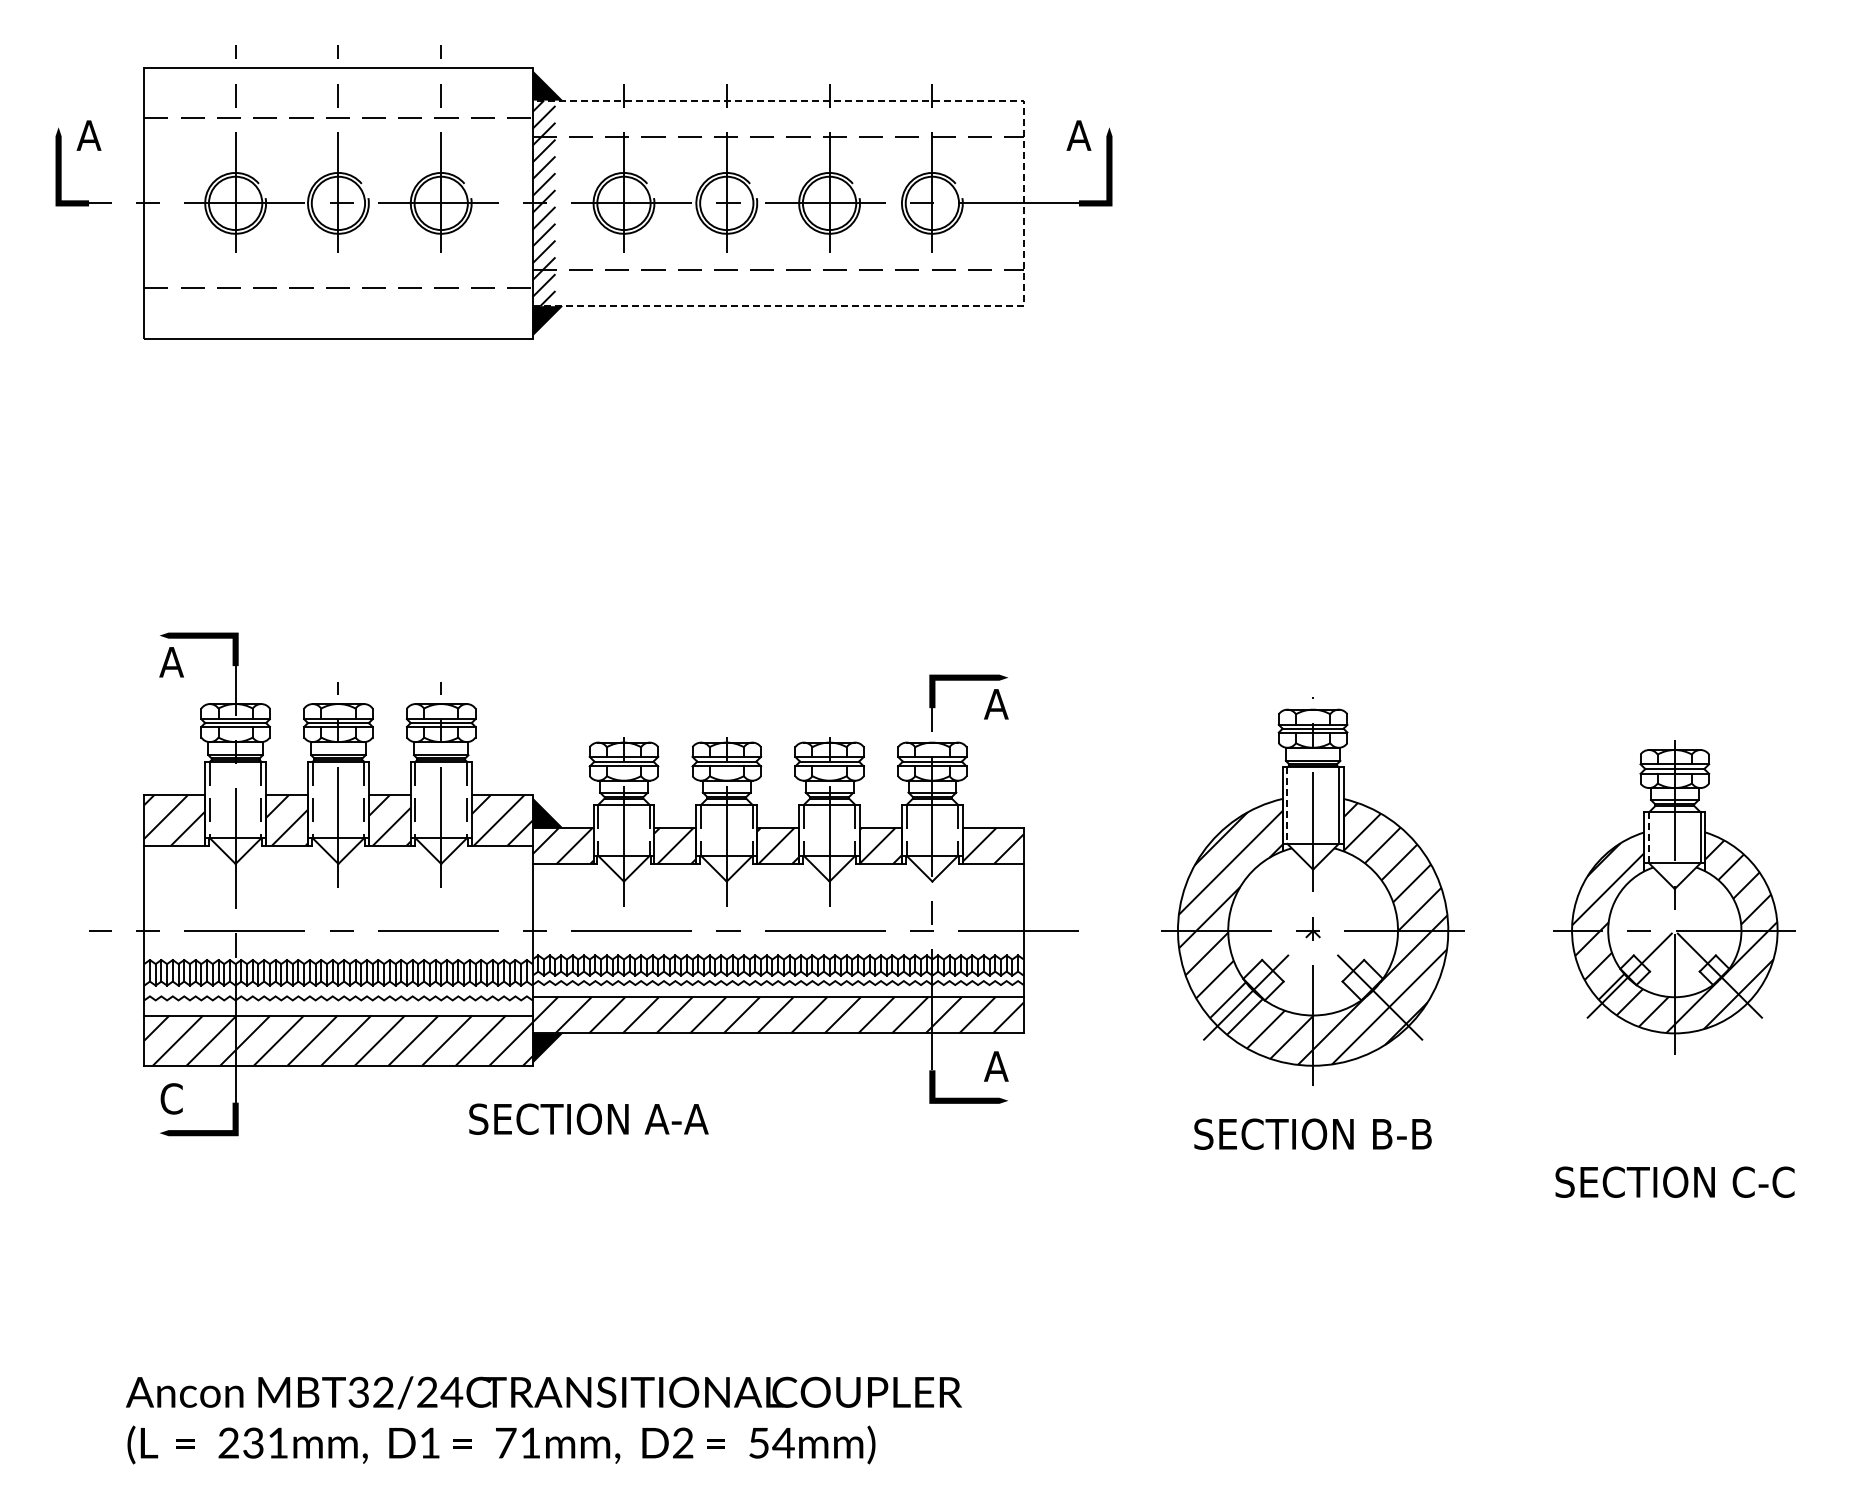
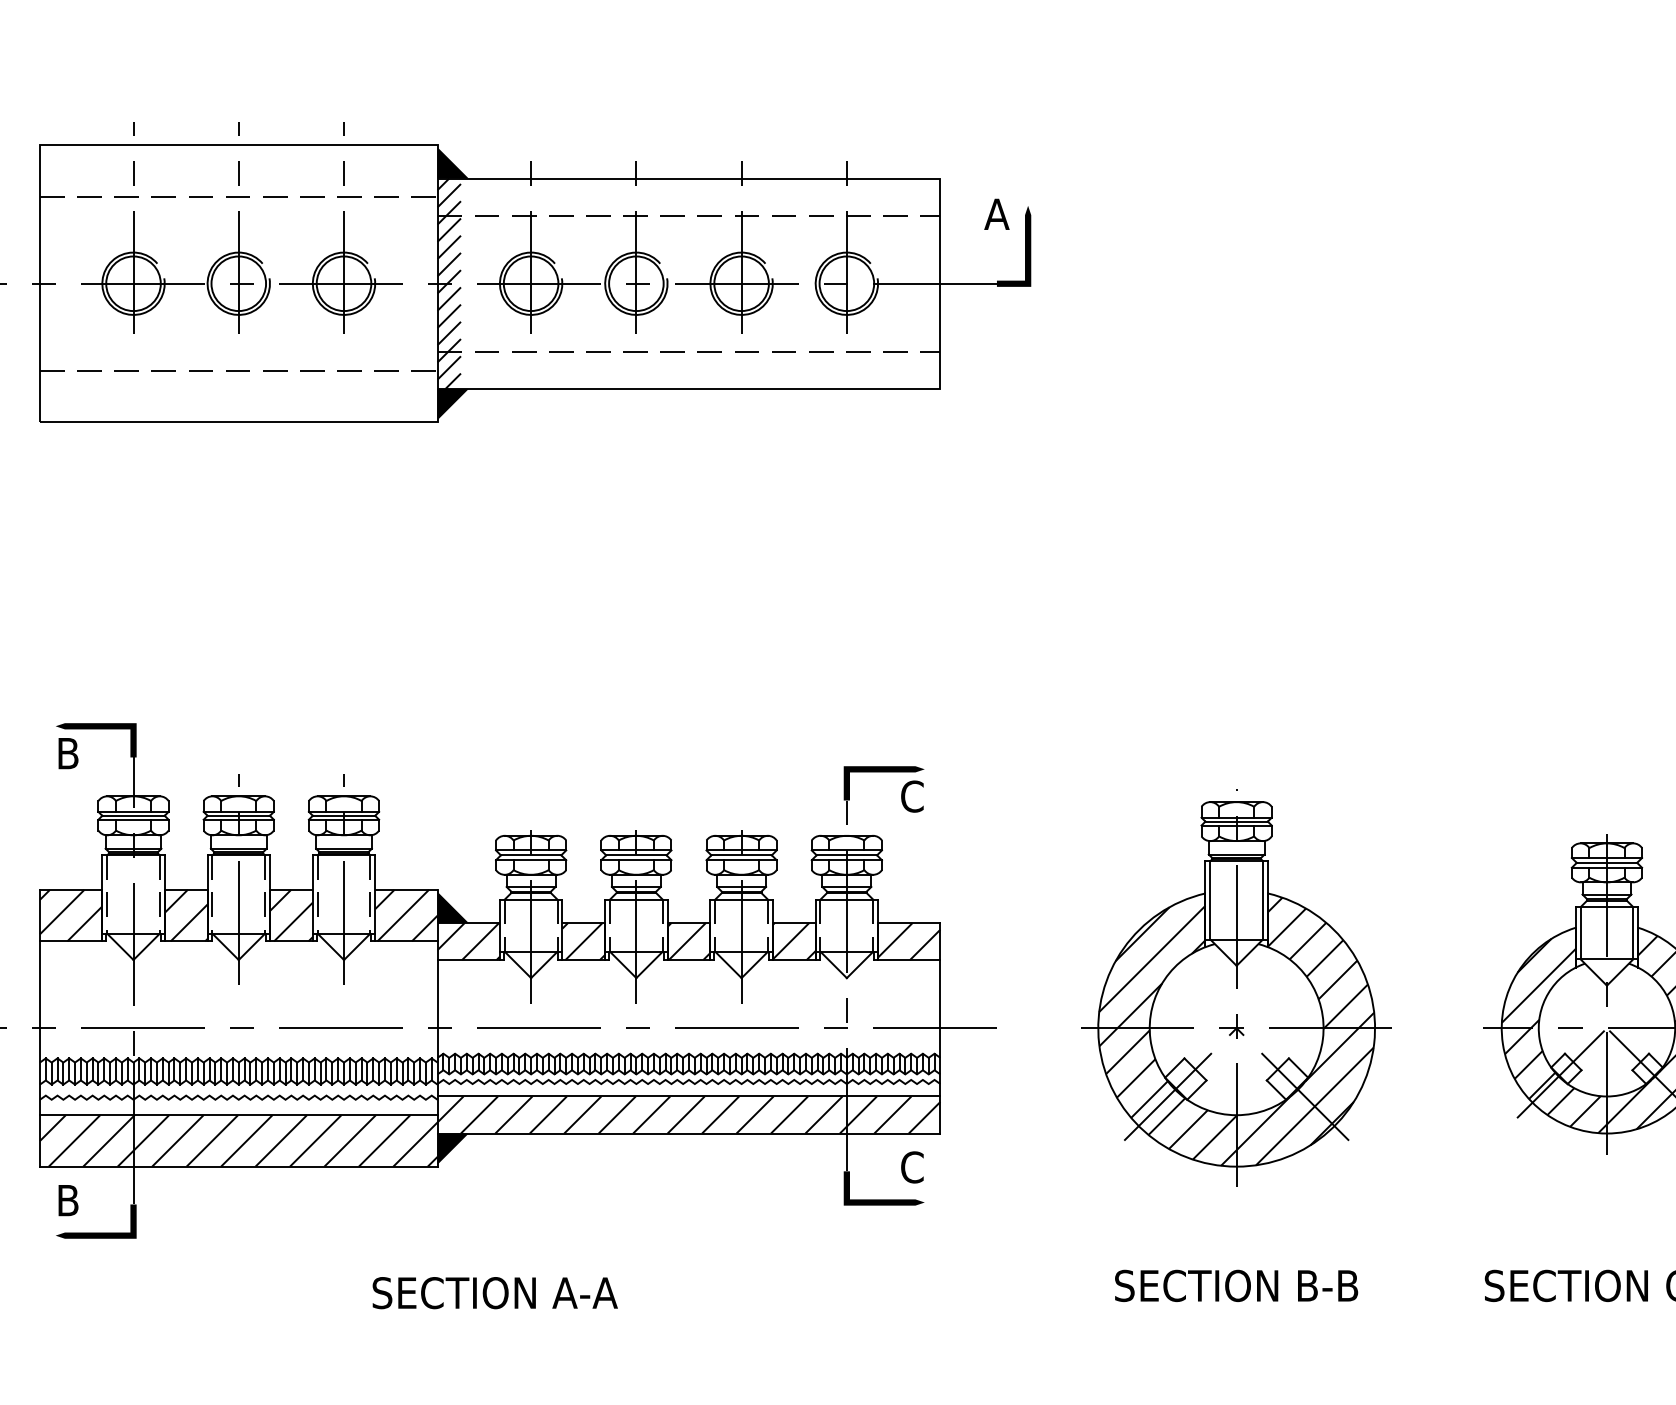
line: (1023, 203) -> (940, 283), dashed -> solid
text: (171, 662) -> (67, 753), A -> B
text: (996, 704) -> (912, 796), A -> C
line: (1287, 806) -> (1210, 901), dashed -> solid
line: (1649, 837) -> (1581, 932), dashed -> solid
text: (996, 1066) -> (912, 1167), A -> C
text: (171, 1098) -> (67, 1200), C -> B
text: (588, 1118) -> (494, 1292), moved
text: (1312, 1133) -> (1236, 1285), moved

